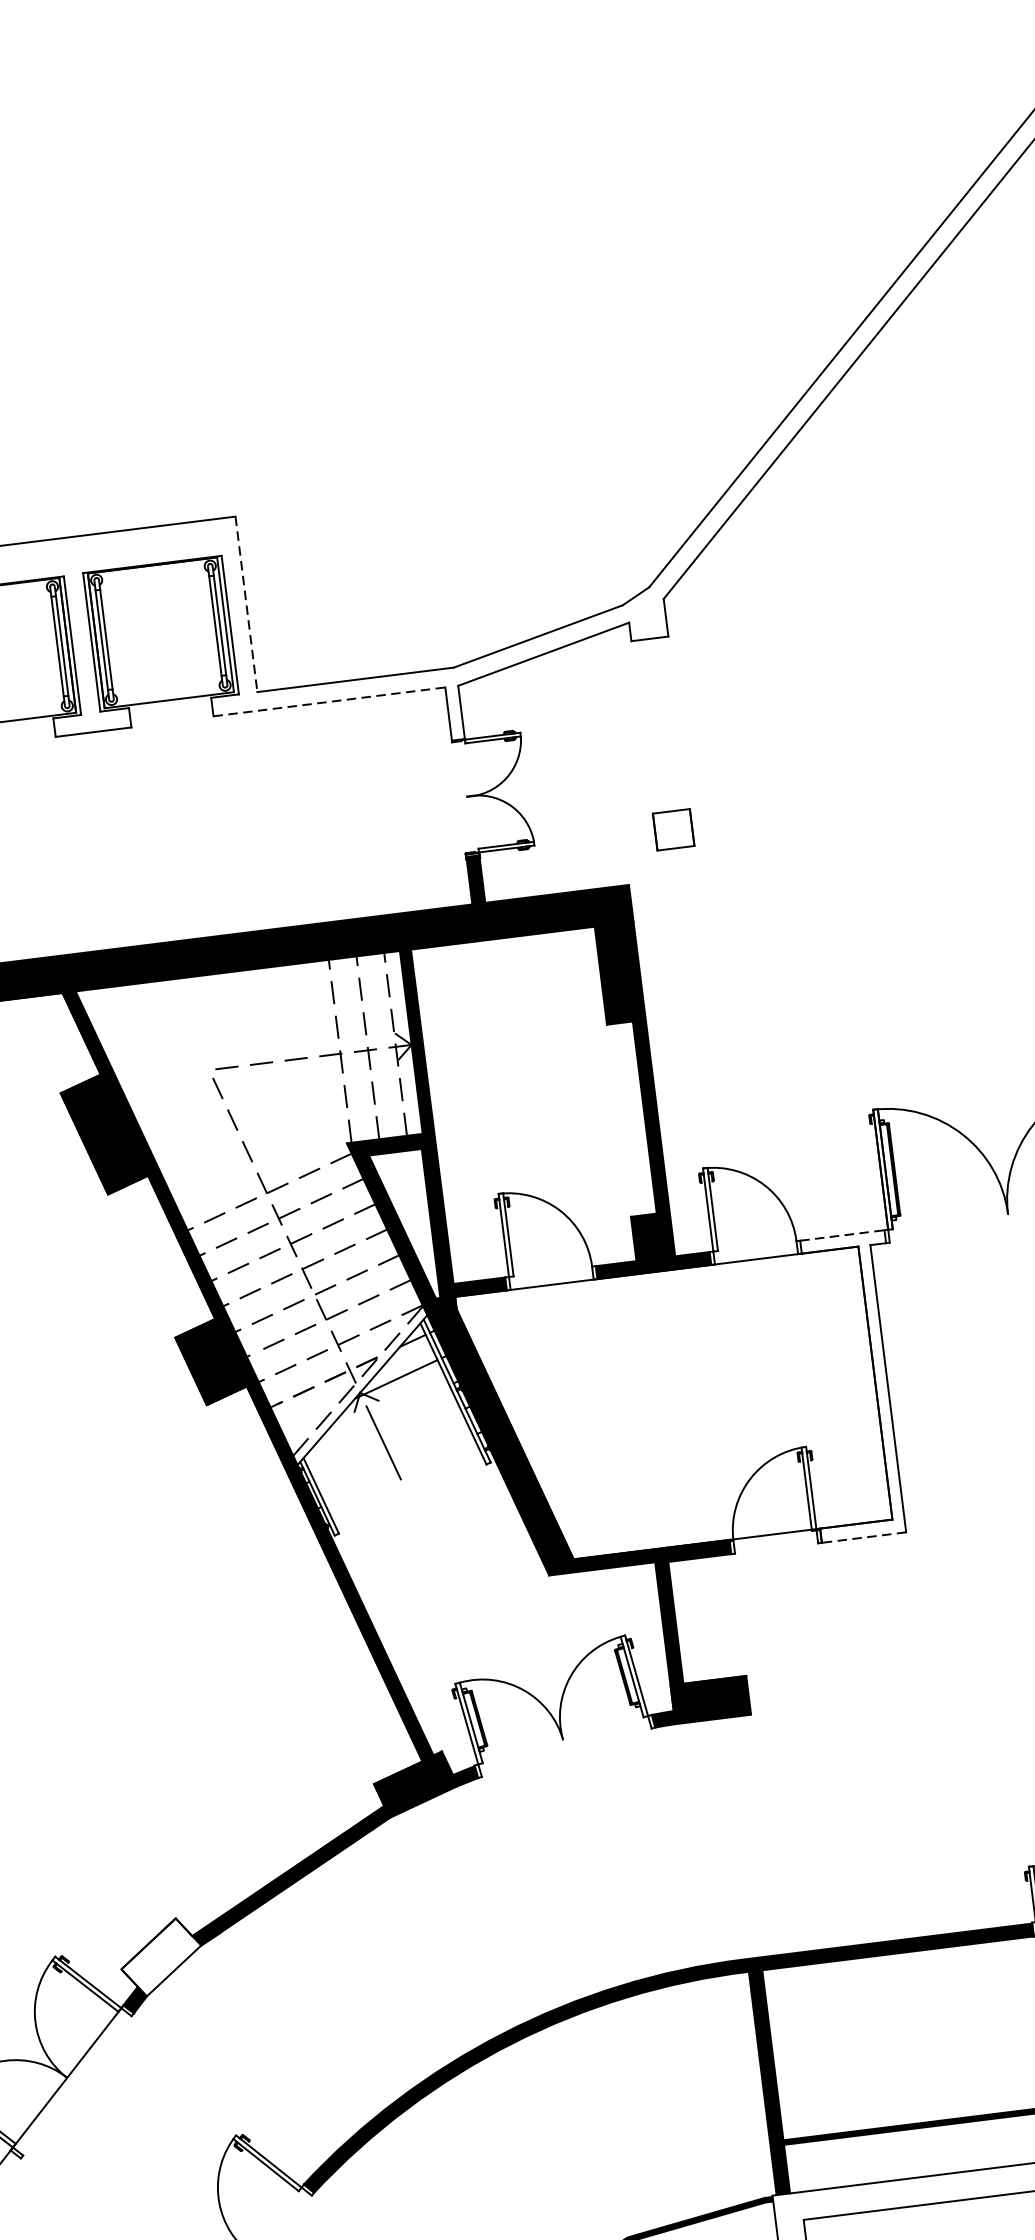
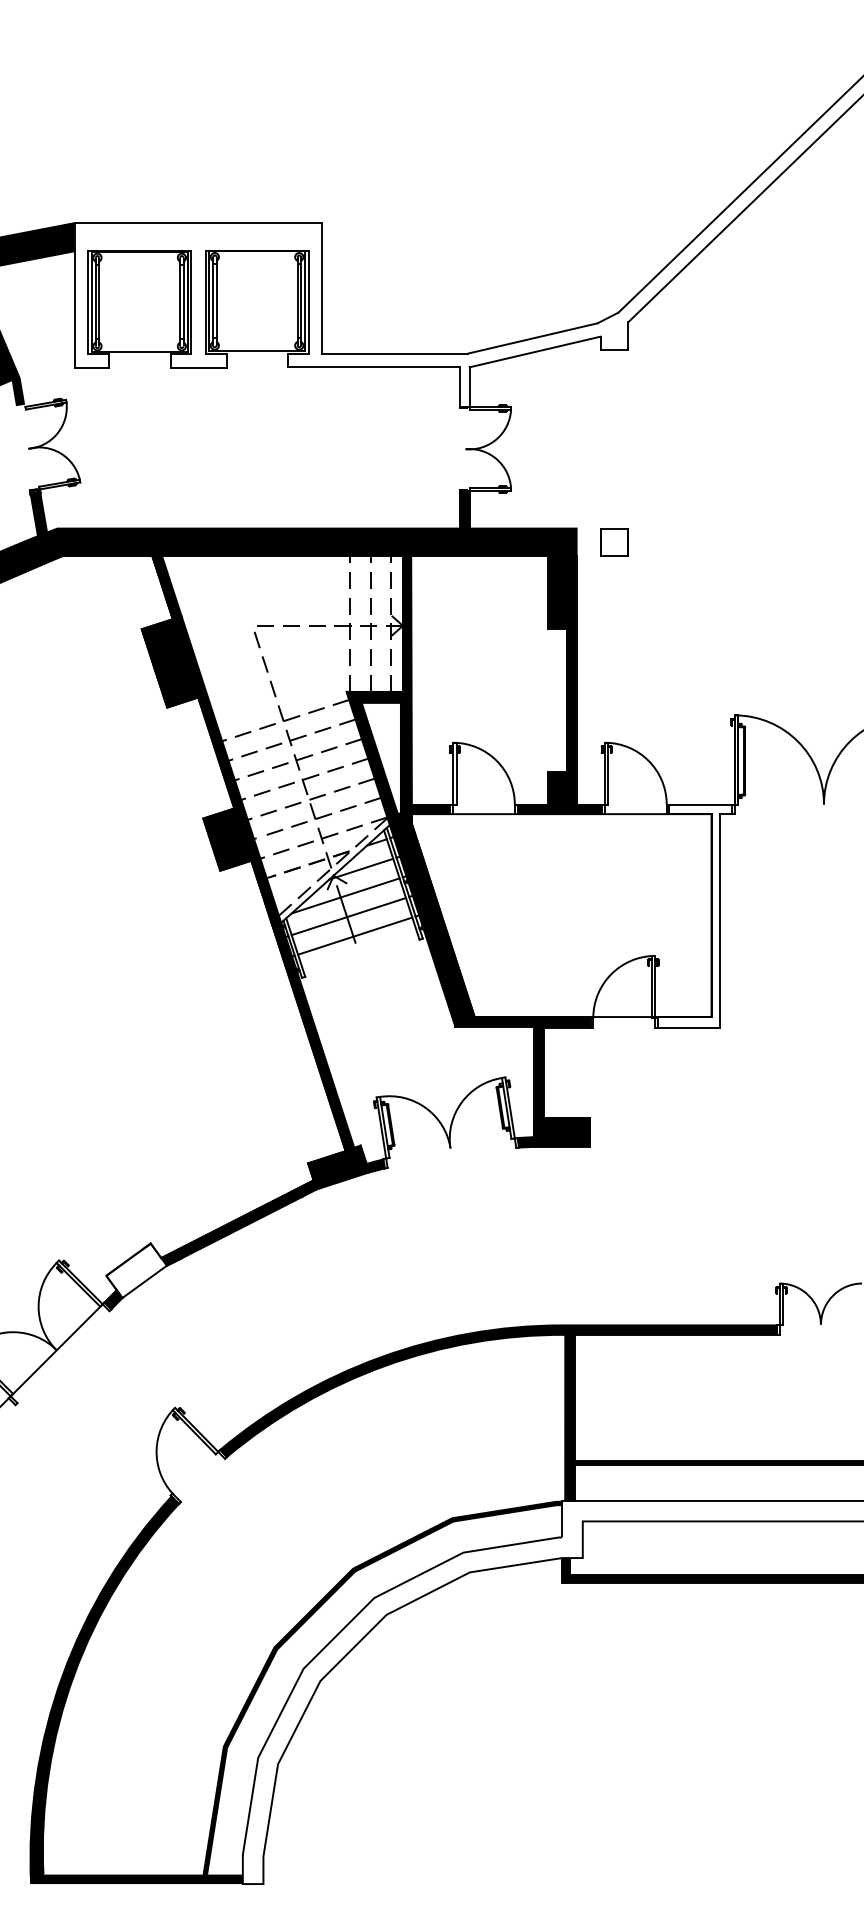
line: (246, 604) -> (322, 288), dashed -> solid
line: (330, 702) -> (374, 367), dashed -> solid
part: (673, 830) -> (614, 542), moved
line: (843, 1235) -> (701, 804), dashed -> solid
line: (379, 1417) -> (345, 895), added
line: (387, 1445) -> (348, 916), added
line: (399, 1469) -> (355, 935), added
line: (863, 1537) -> (688, 1027), dashed -> solid

